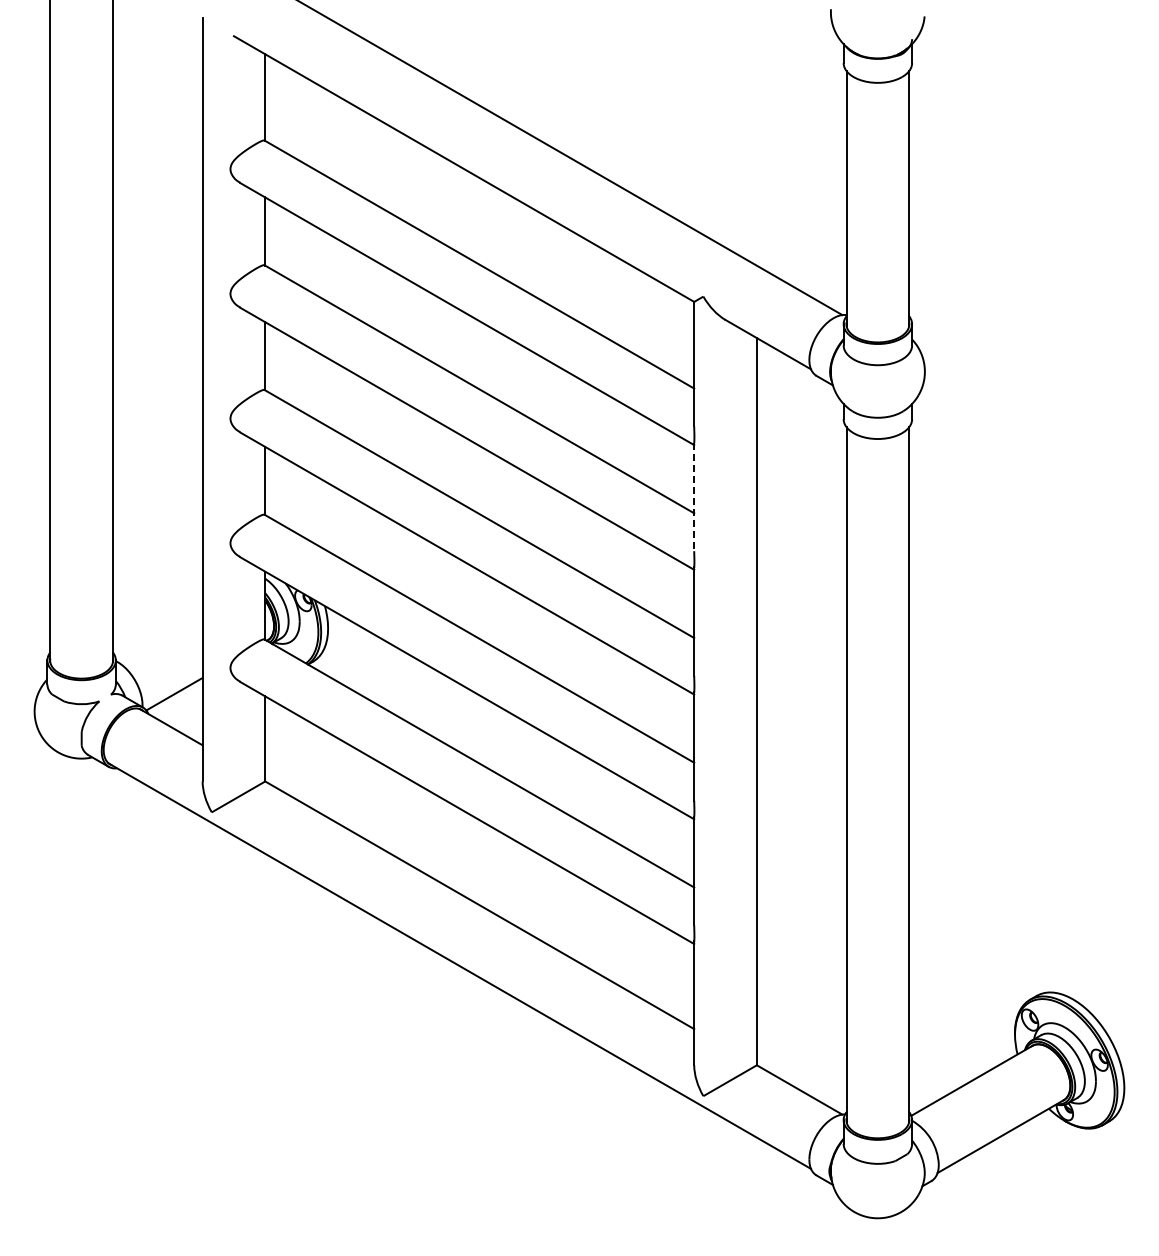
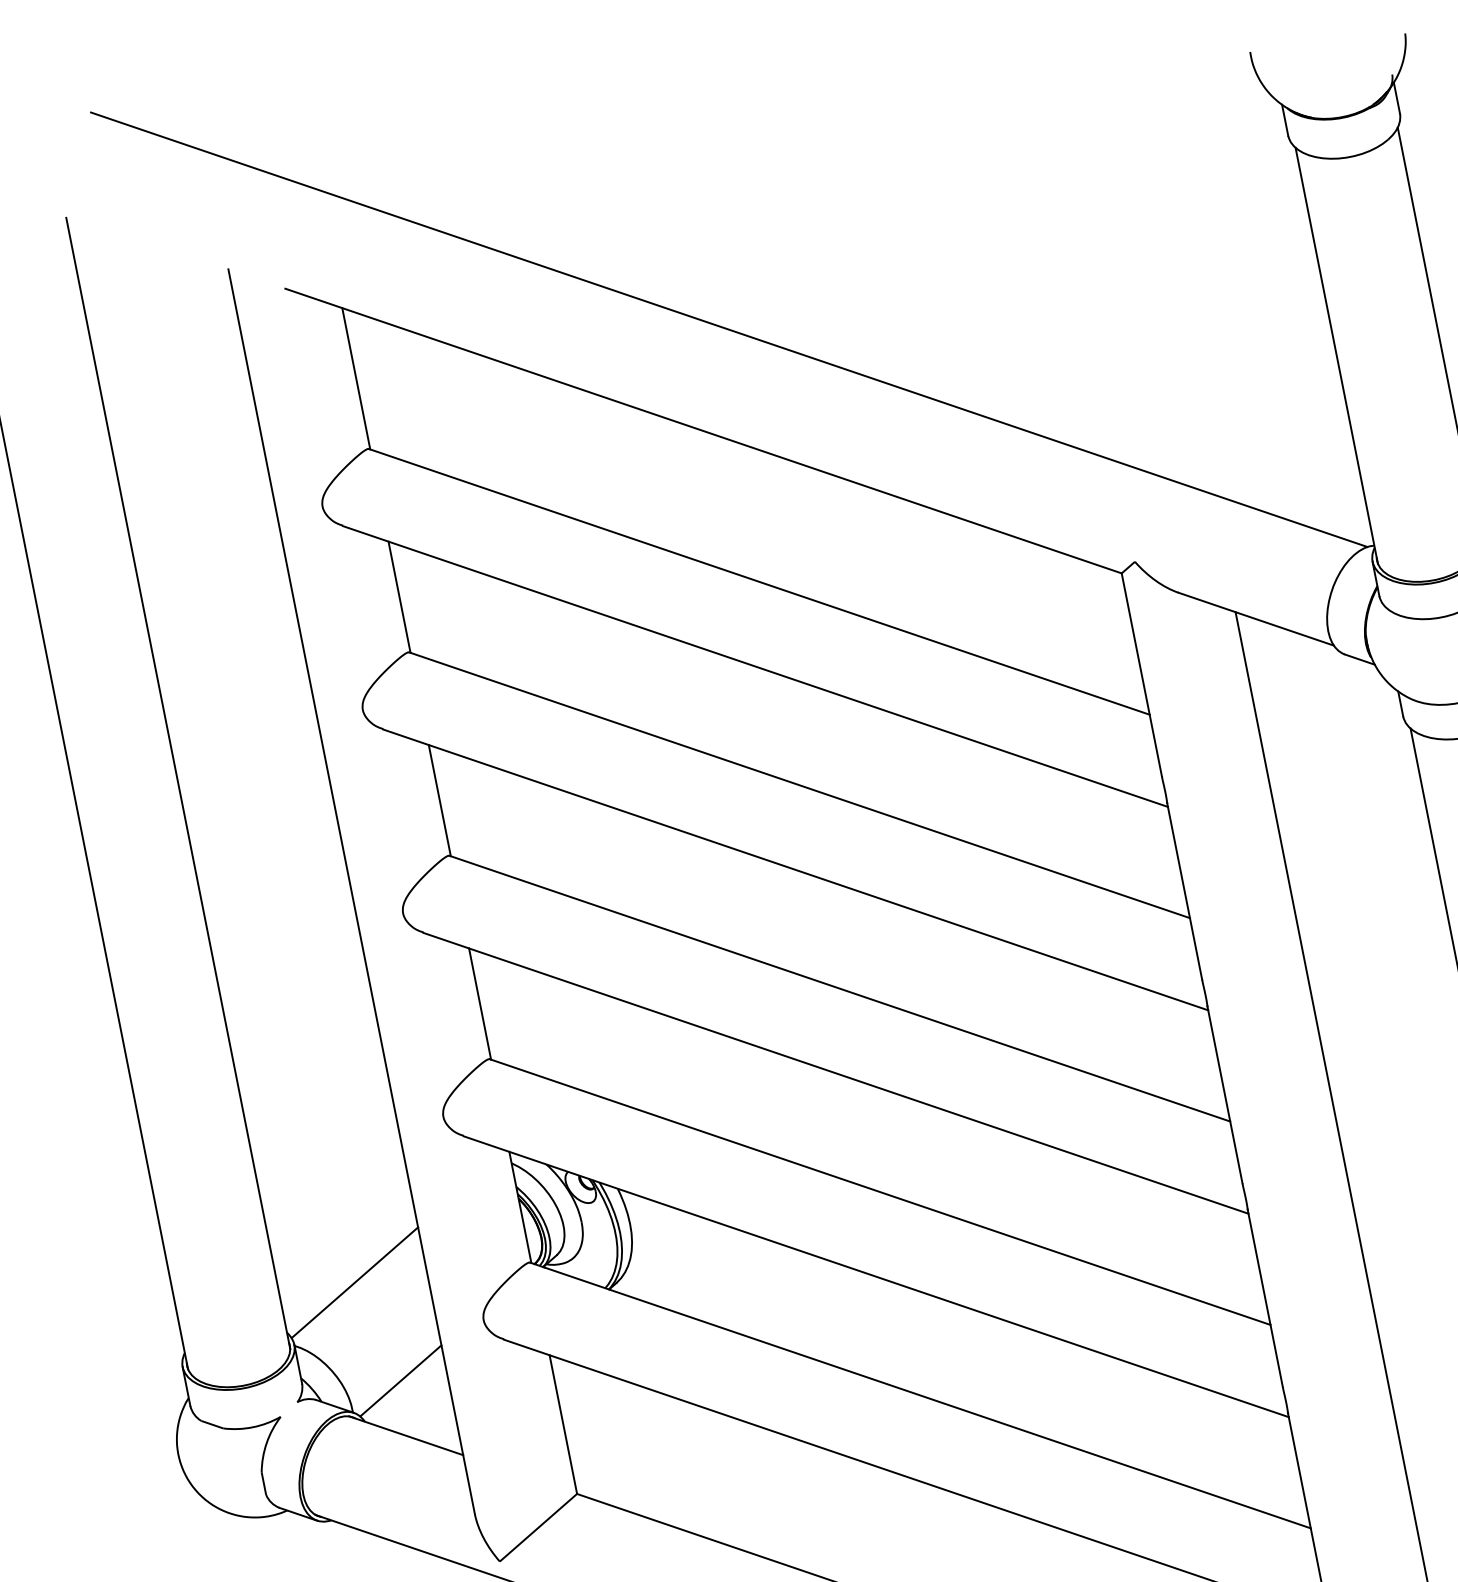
line: (694, 497) -> (1185, 892), dashed -> solid
line: (158, 630) -> (354, 1282), added

